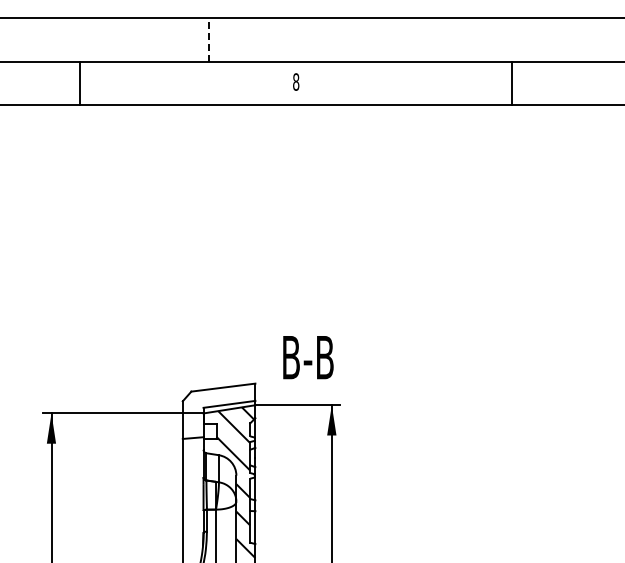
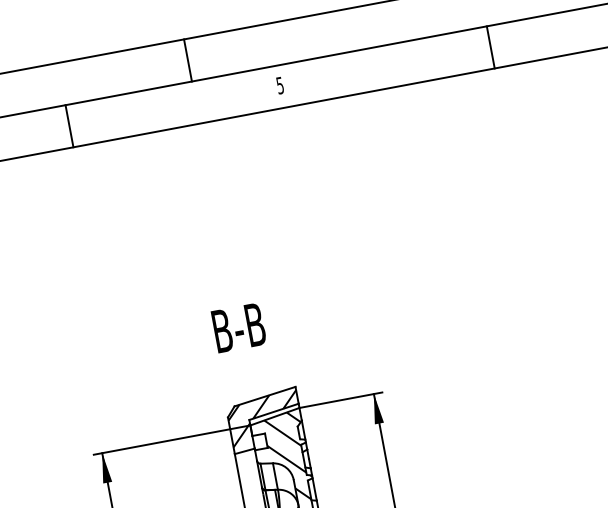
line: (209, 40) -> (188, 60), dashed -> solid
text: (296, 81) -> (280, 85), 8 -> 5
text: (308, 357) -> (239, 327), moved
hatch: (218, 409) -> (264, 418), added

